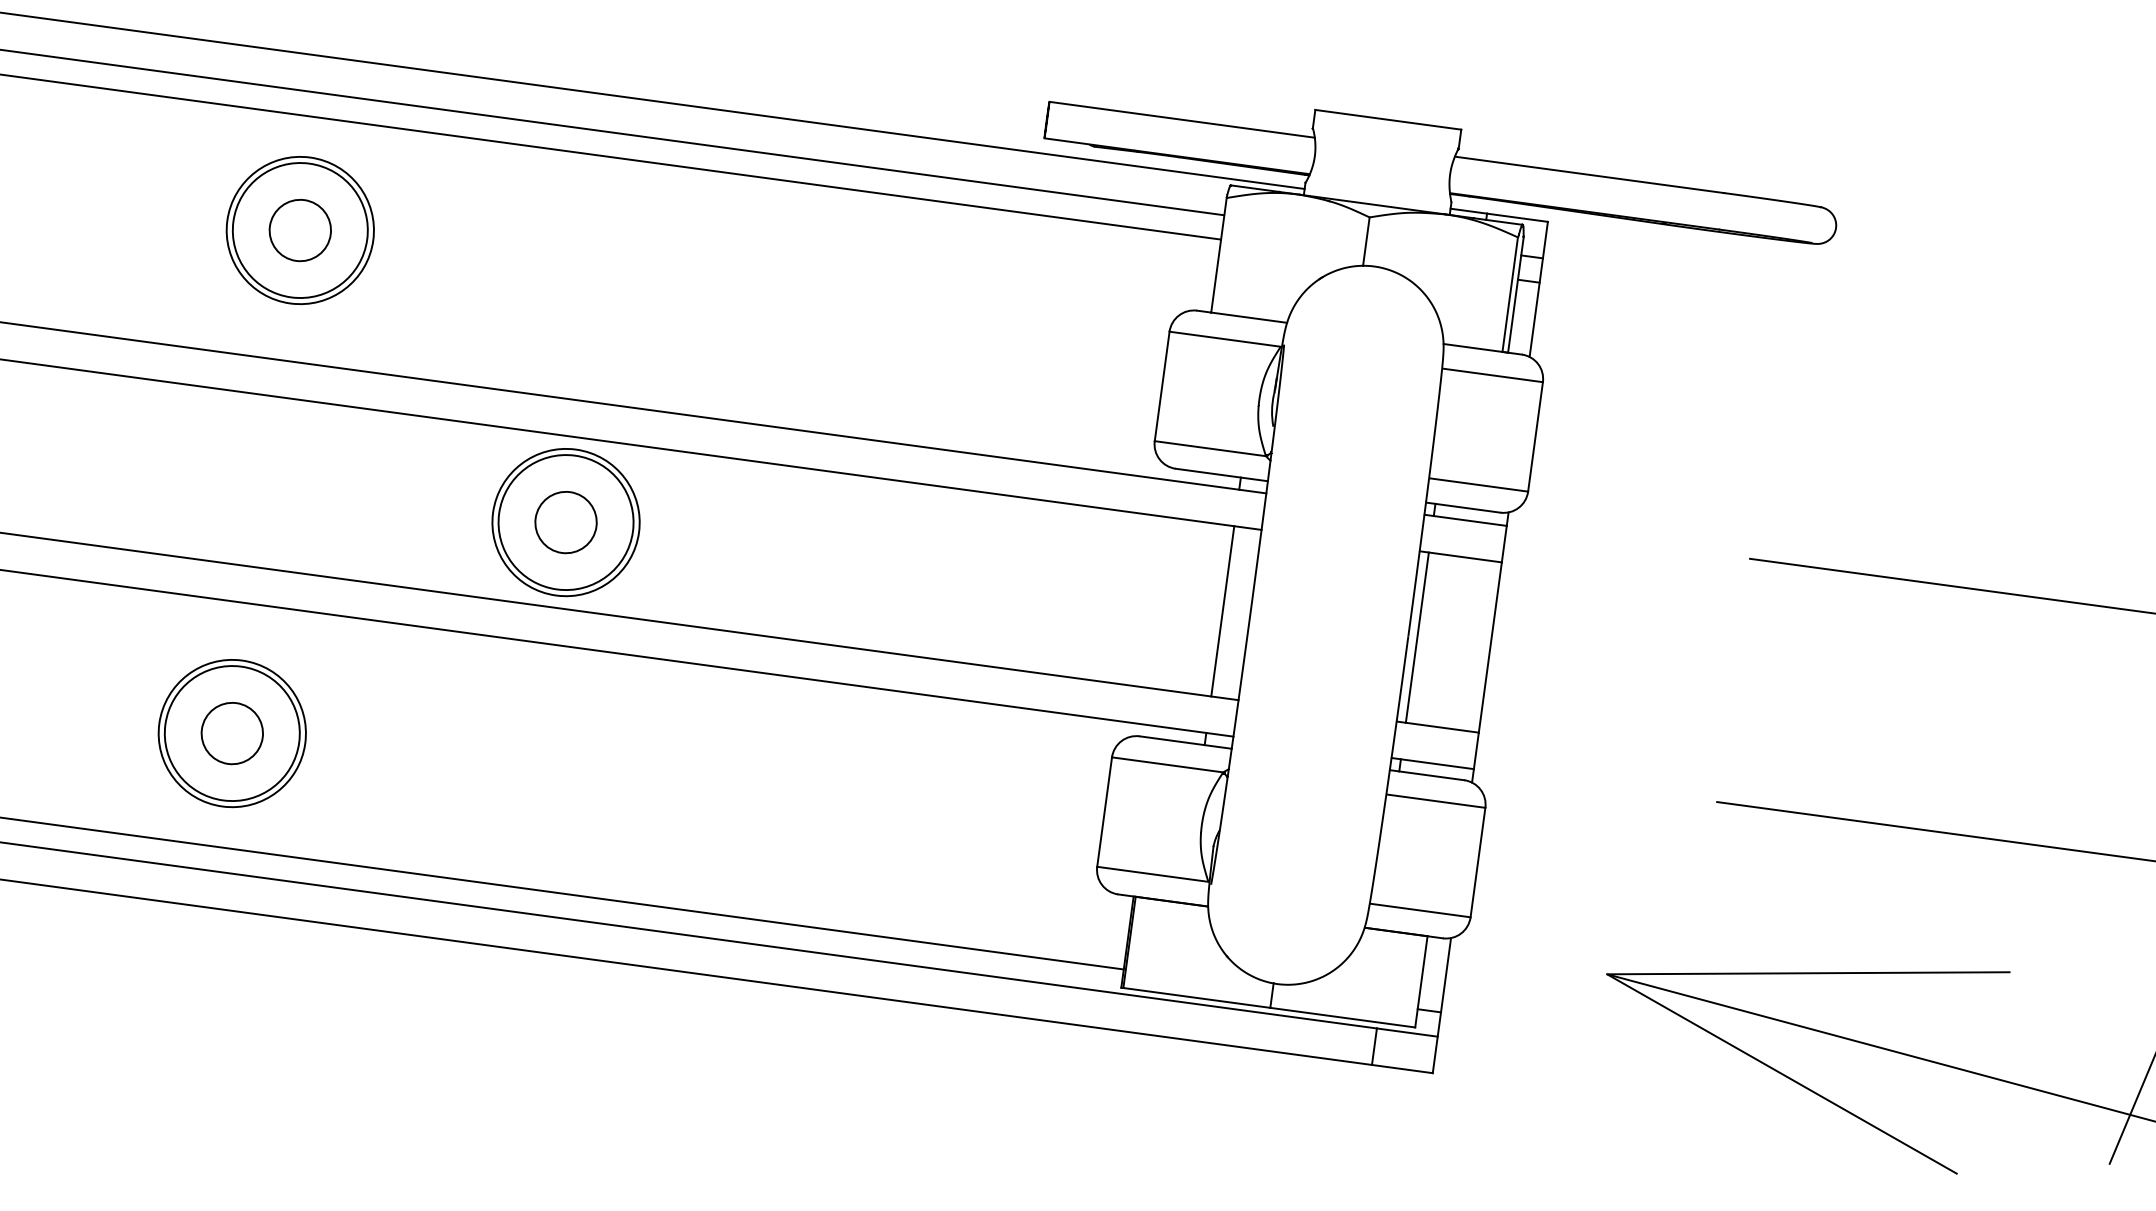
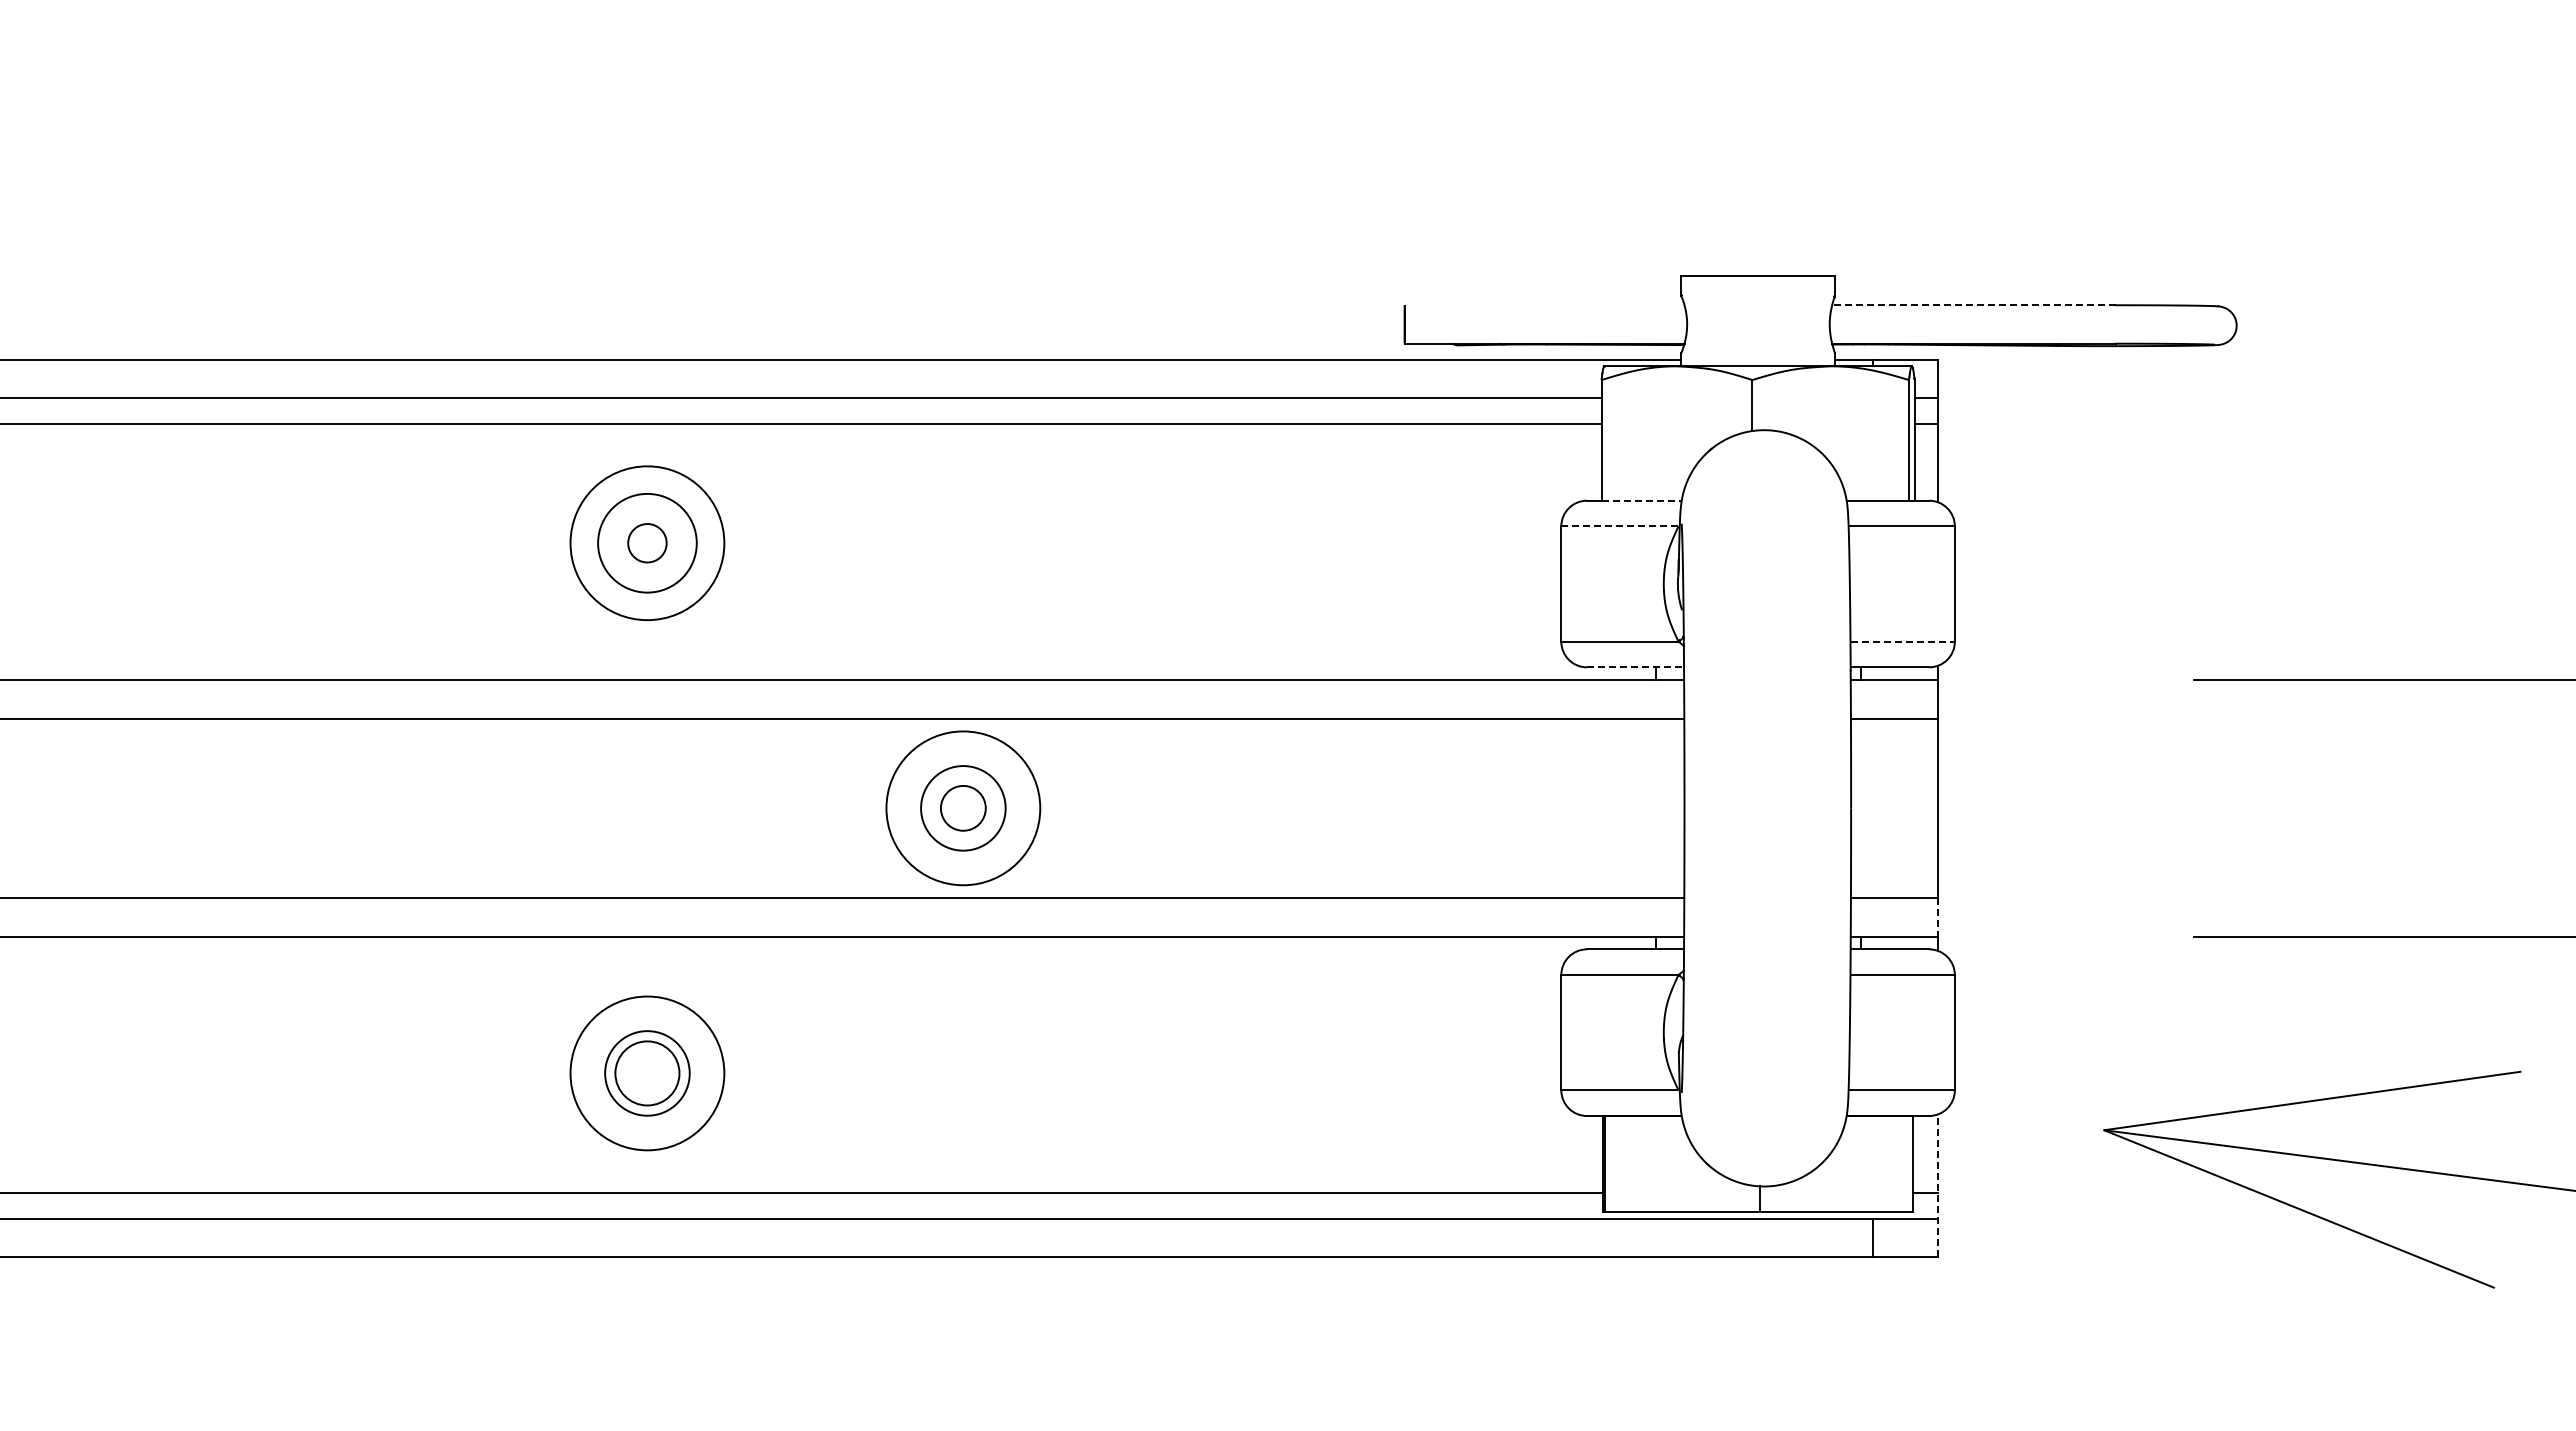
line: (1181, 120) -> (1544, 305), removed
line: (1589, 175) -> (1974, 305), solid -> dashed
circle: (299, 229) -> (646, 542), size x0.7
circle: (300, 230) -> (647, 543), size x0.6
line: (1249, 317) -> (1642, 500), solid -> dashed
line: (1224, 339) -> (1619, 526), solid -> dashed
line: (1221, 475) -> (1635, 667), solid -> dashed
line: (1479, 484) -> (1903, 641), solid -> dashed
circle: (565, 521) -> (962, 807), size x0.6
circle: (566, 522) -> (963, 808), size x0.7
line: (1222, 611) -> (1655, 808), removed
line: (1417, 637) -> (1860, 808), removed
circle: (231, 732) -> (646, 1072), size x0.6
line: (1476, 751) -> (1937, 917), solid -> dashed
line: (1441, 1005) -> (1937, 1185), solid -> dashed

